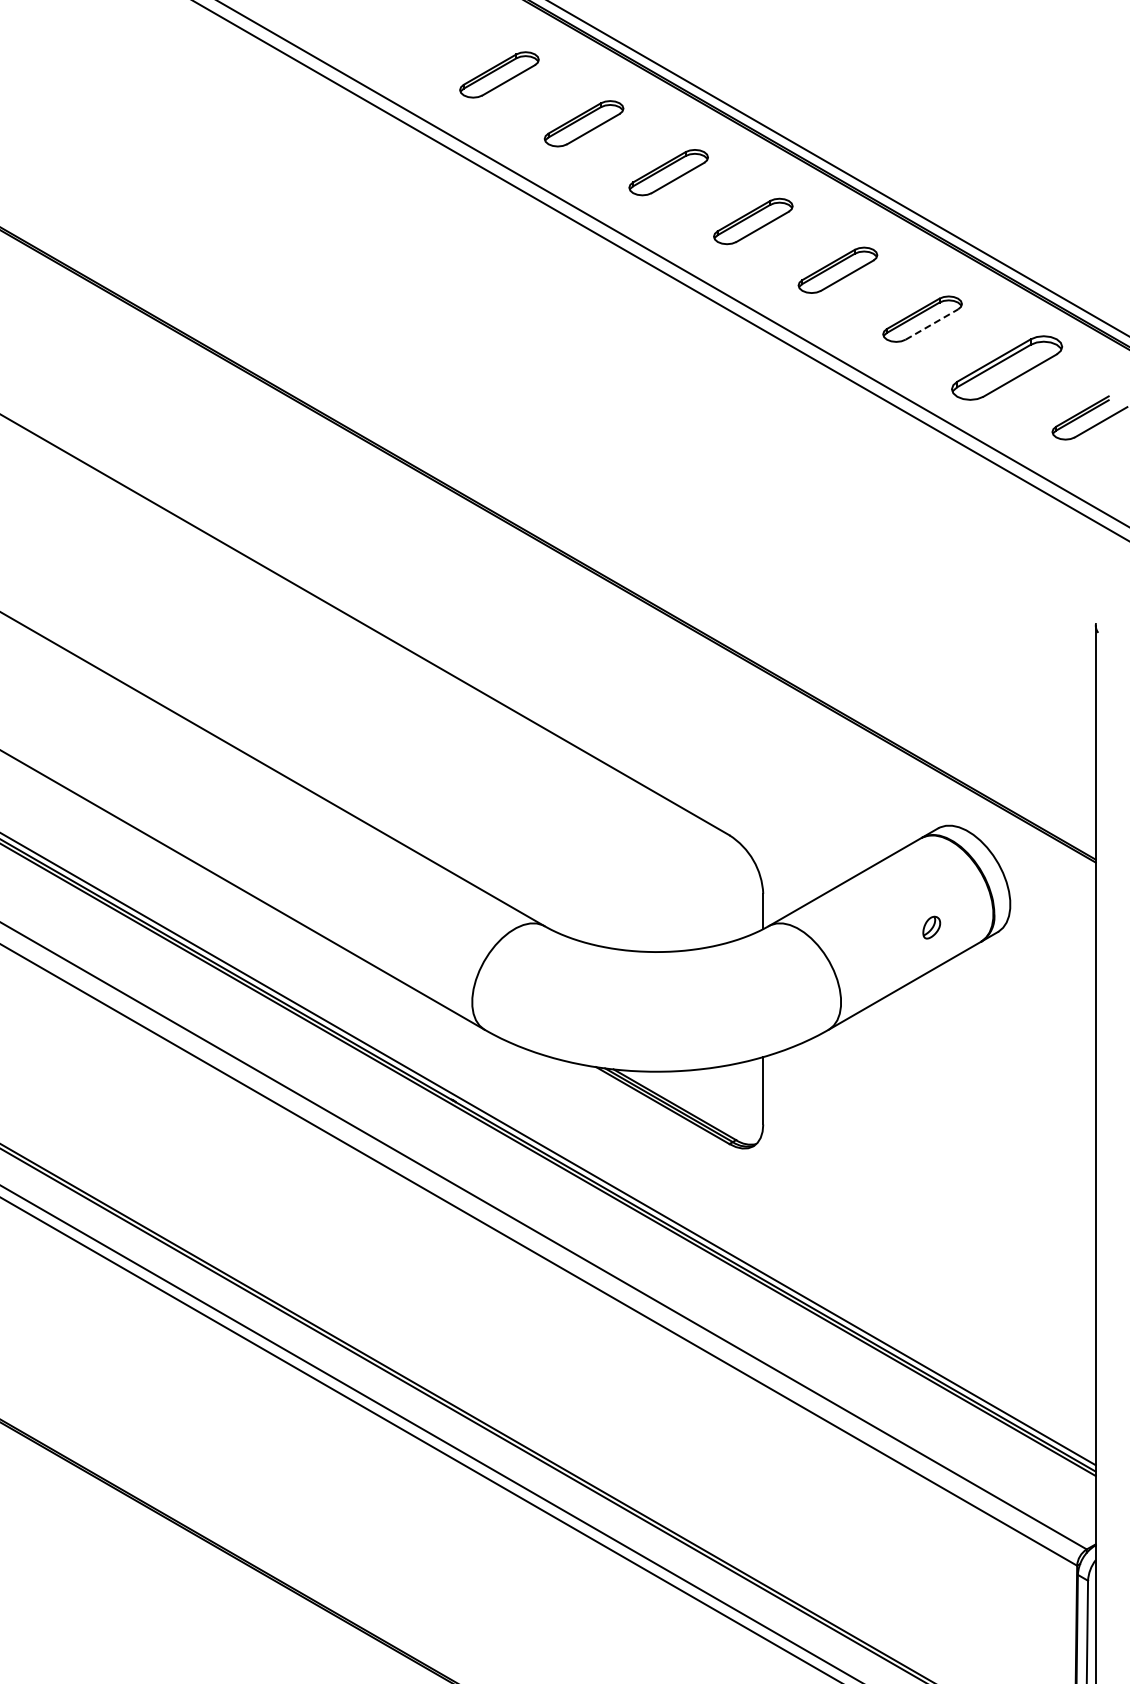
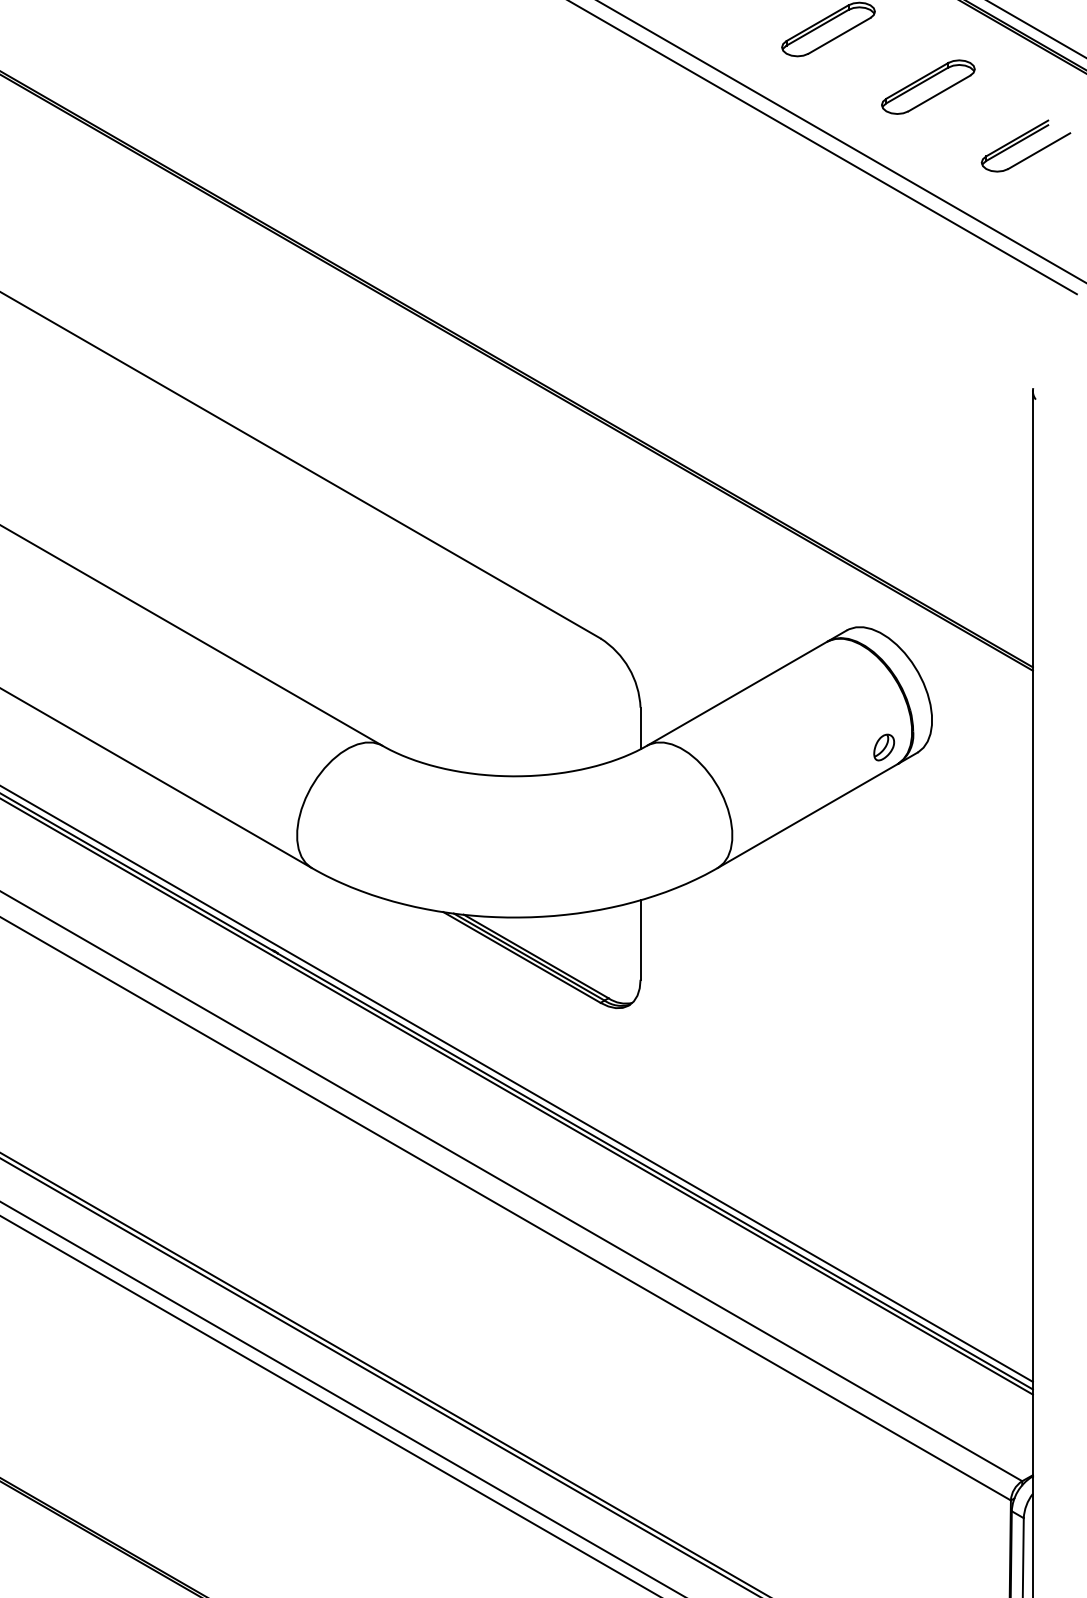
line: (932, 324) -> (840, 35), dashed -> solid
part: (1007, 367) -> (928, 86), size x0.71
part: (931, 927) -> (883, 747), moved

